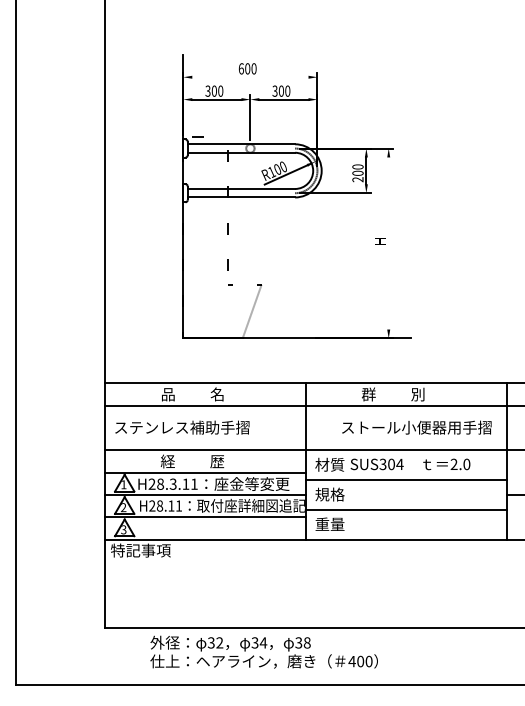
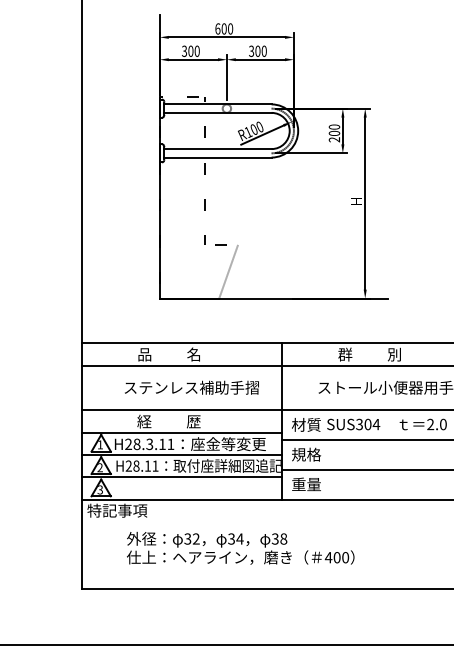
line: (250, 77) -> (227, 37), added
line: (388, 243) -> (365, 203), added
text: (182, 427) -> (192, 387), moved
text: (263, 651) -> (240, 547), moved

